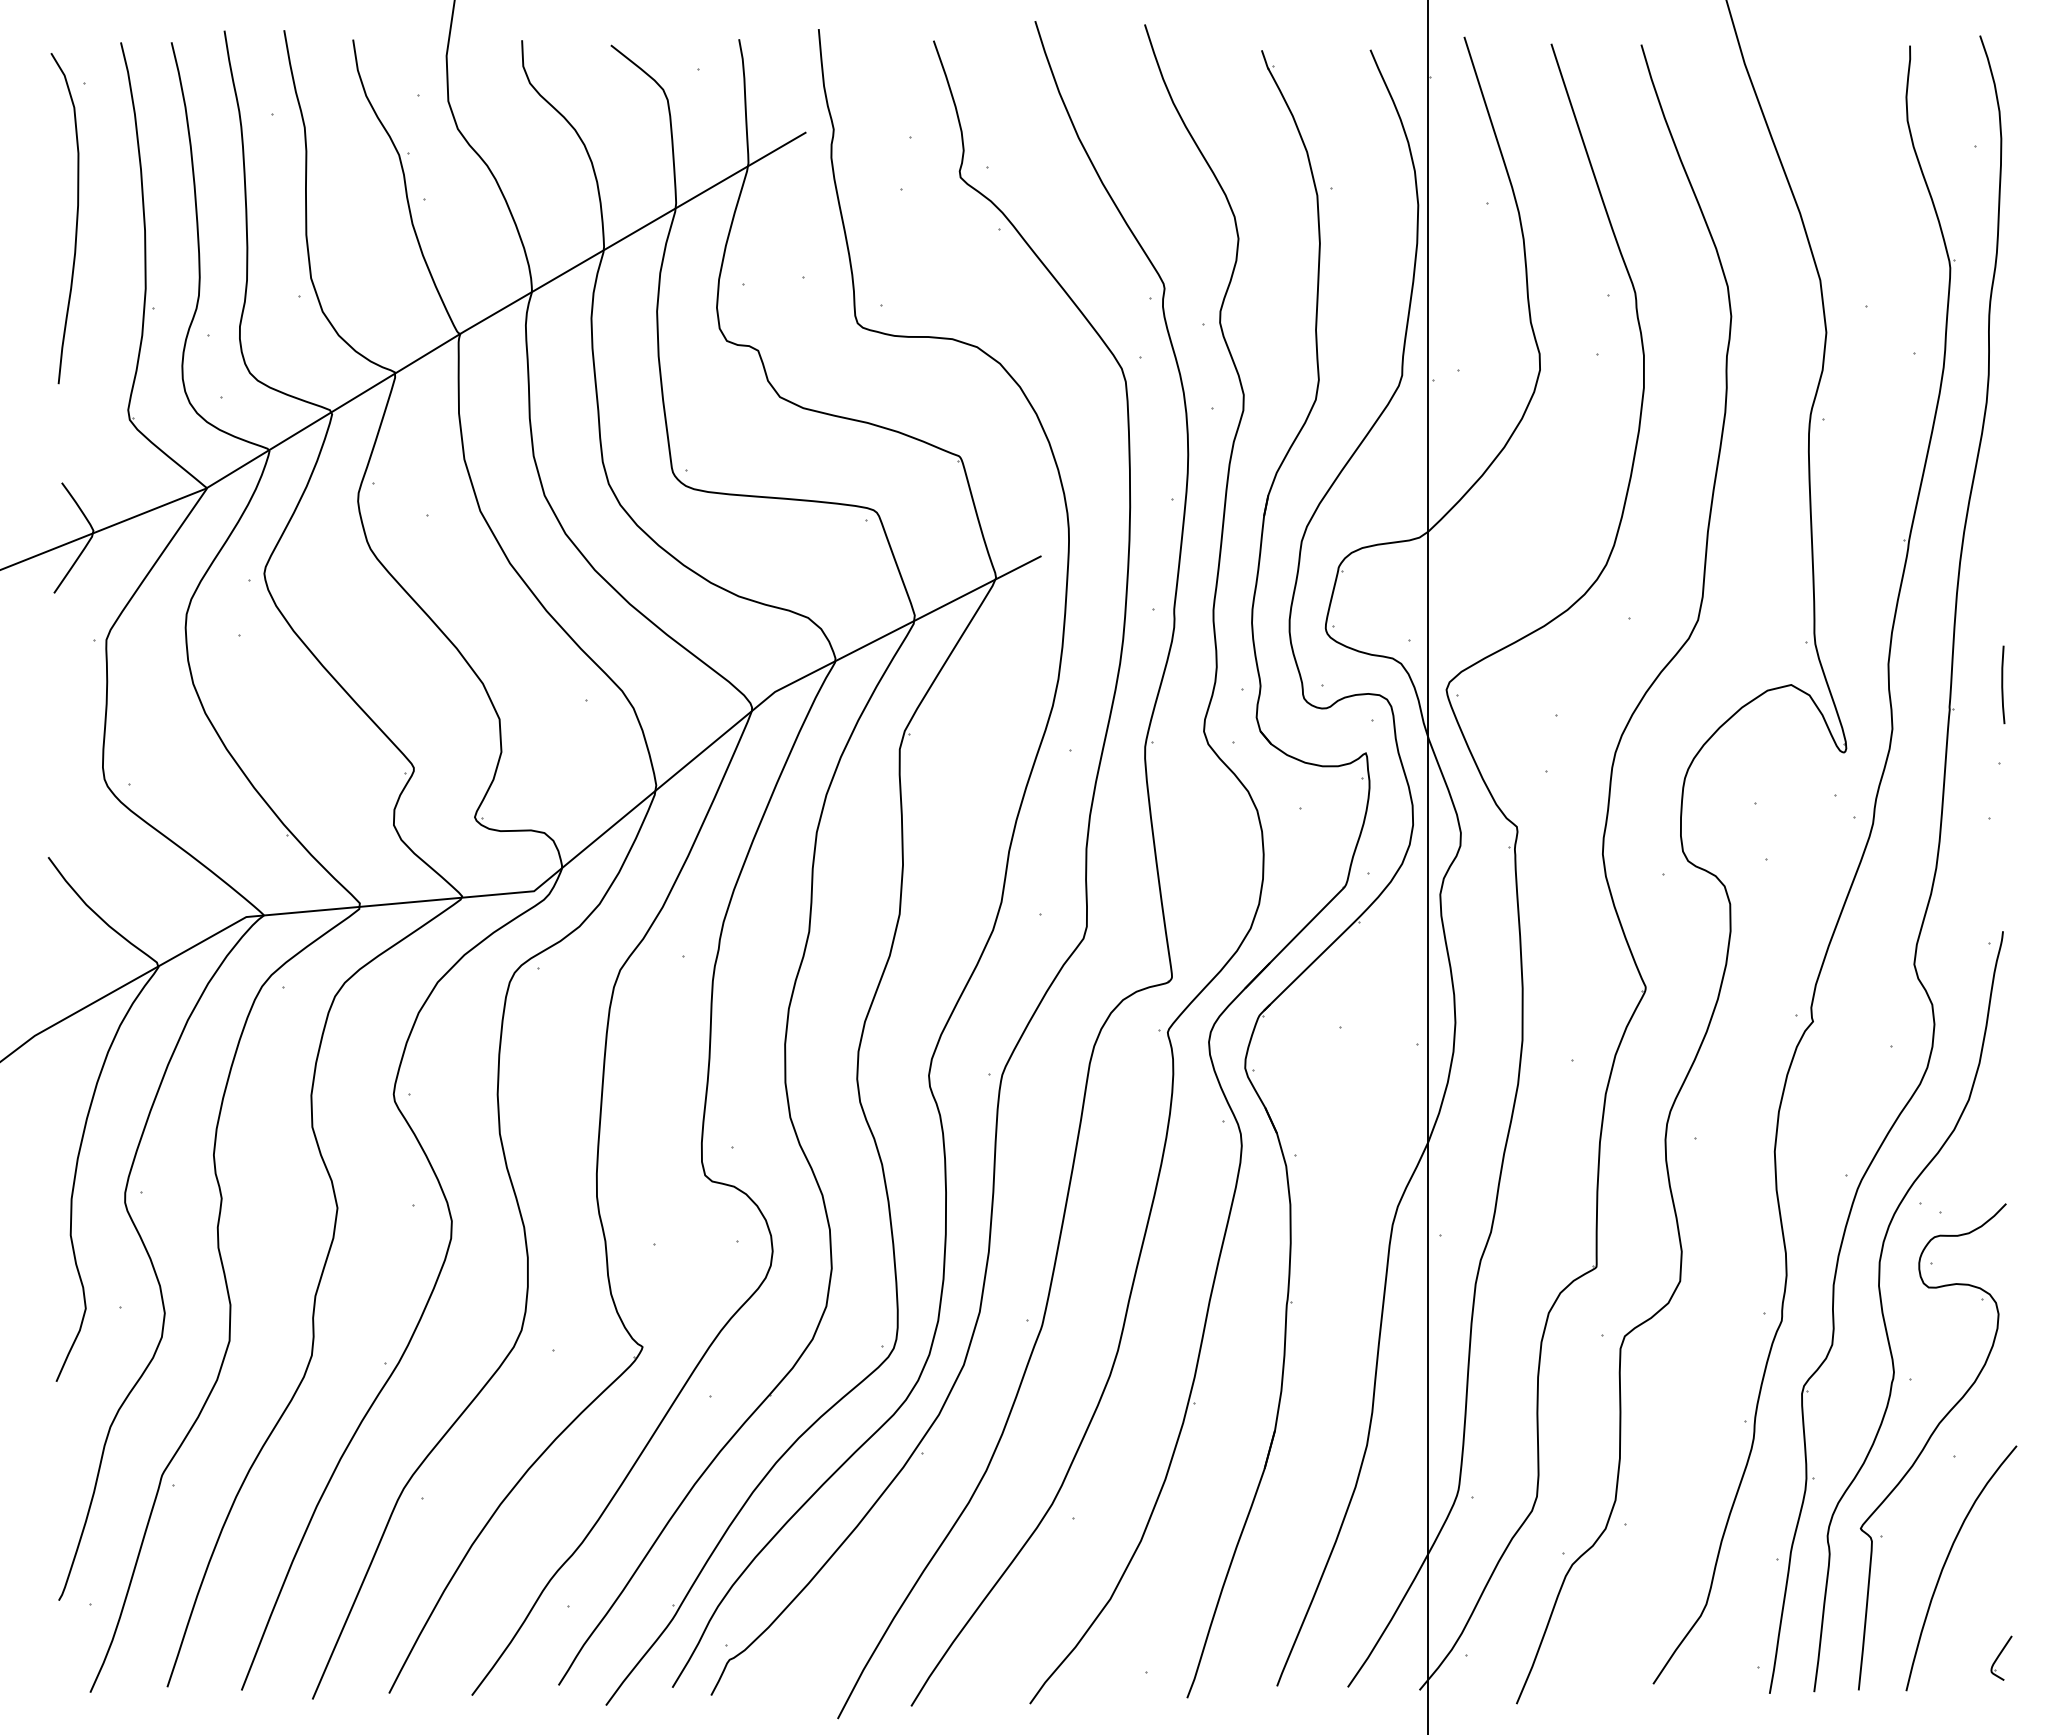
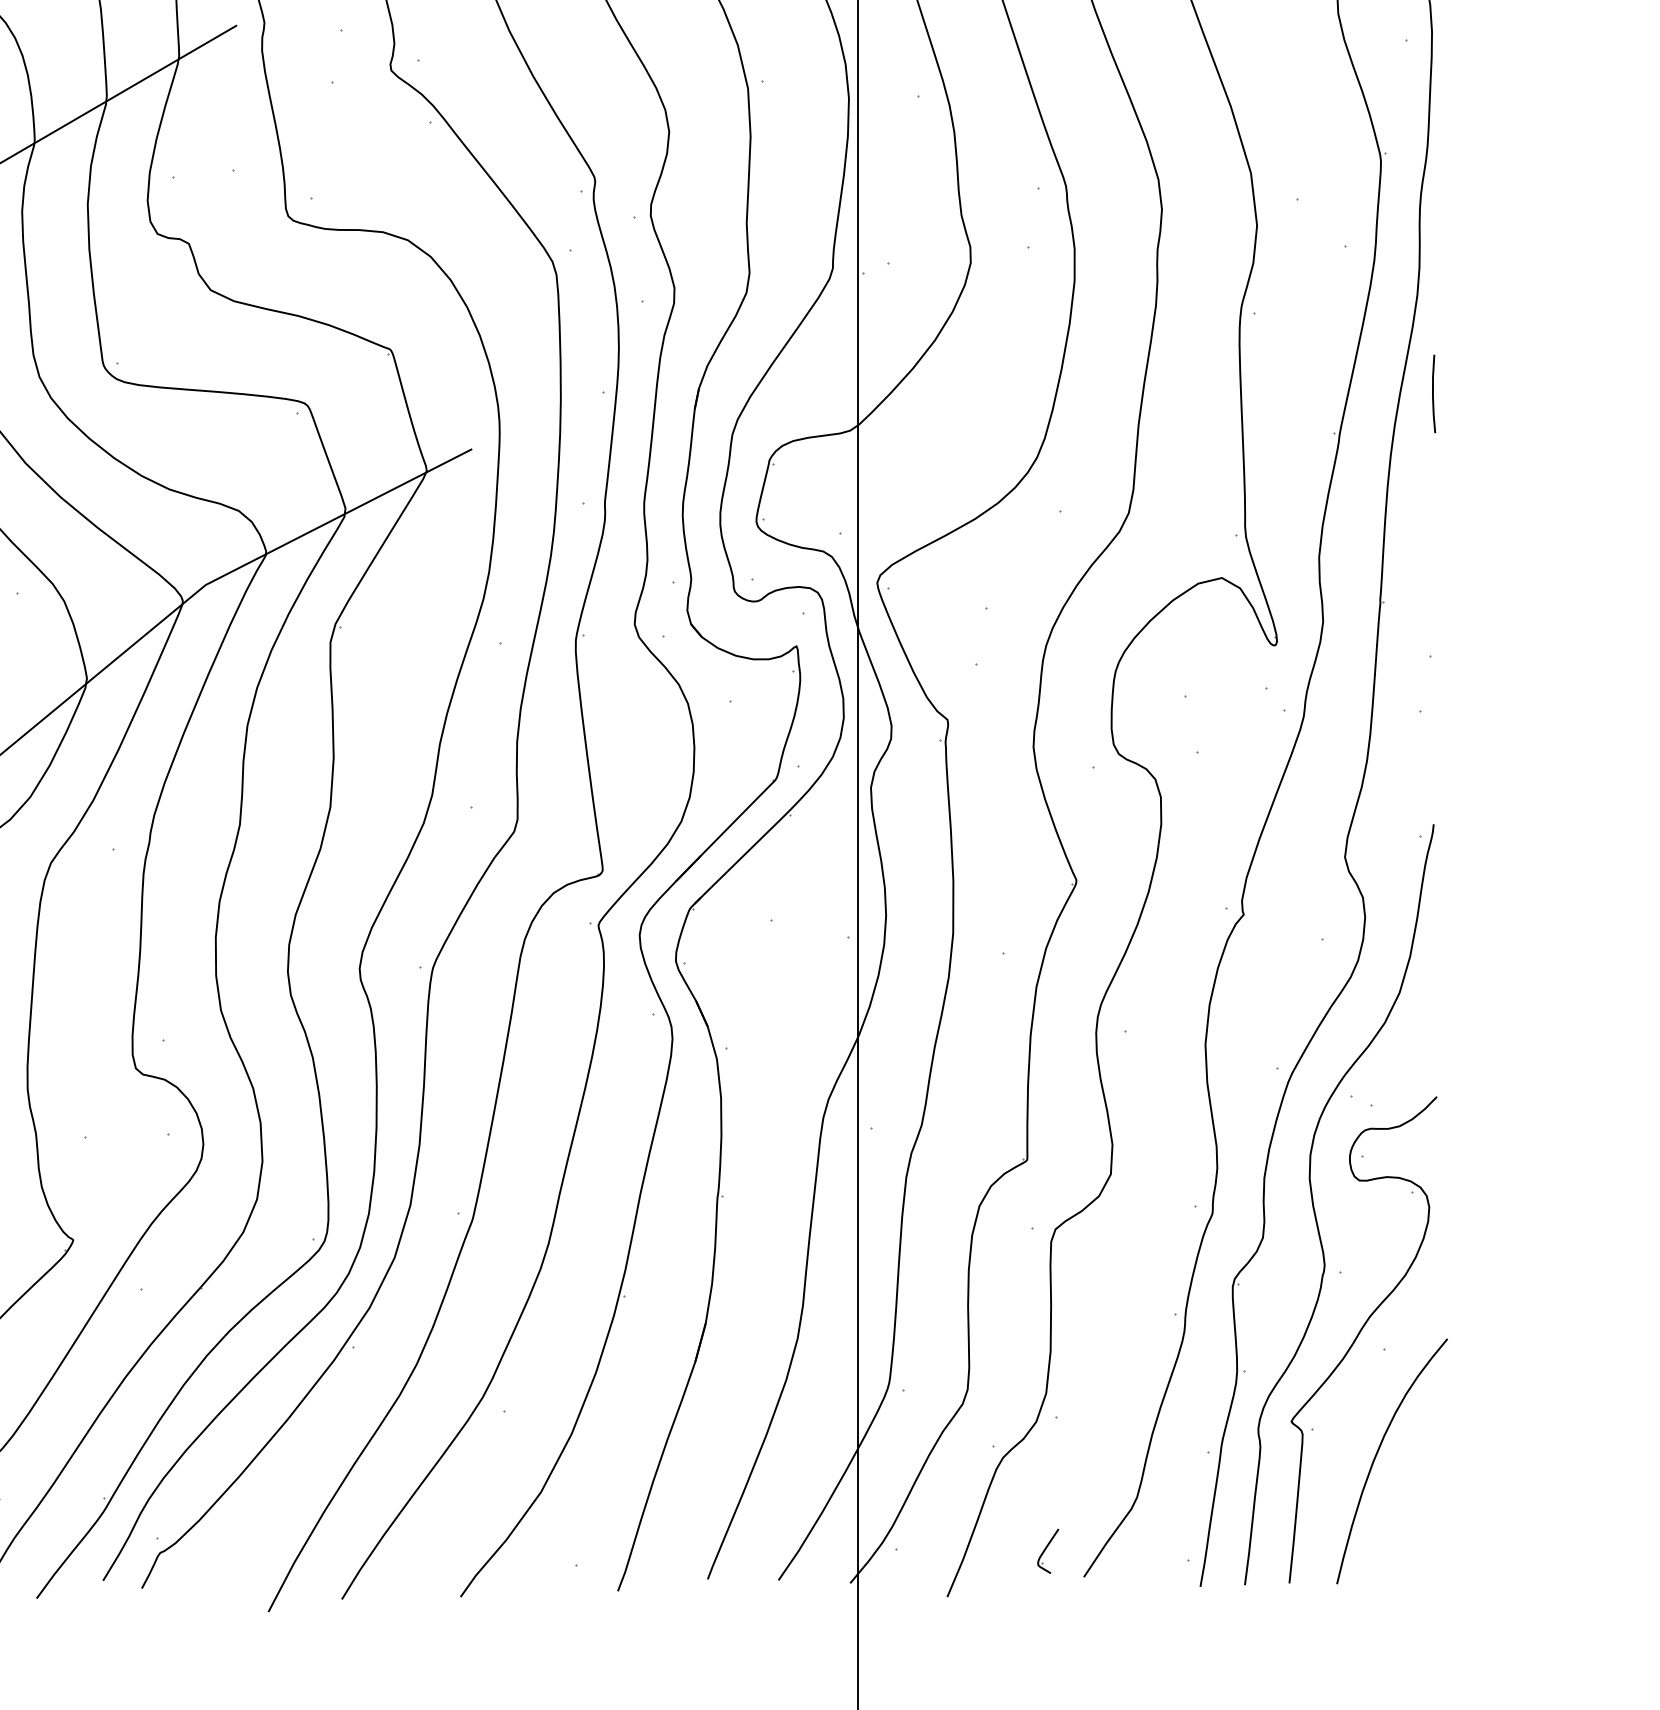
line: (2003, 684) -> (1434, 393), moved
part: (2001, 1657) -> (1048, 1550), moved

